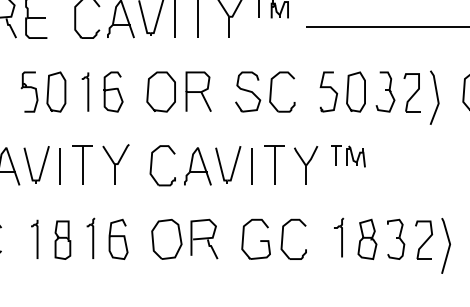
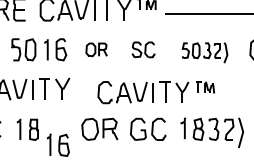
part: (178, 91) -> (96, 49), size x0.6
part: (265, 91) -> (143, 49), size x0.7
part: (378, 97) -> (204, 52), size x0.7
part: (256, 165) -> (155, 92), moved
part: (108, 237) -> (58, 144), moved

